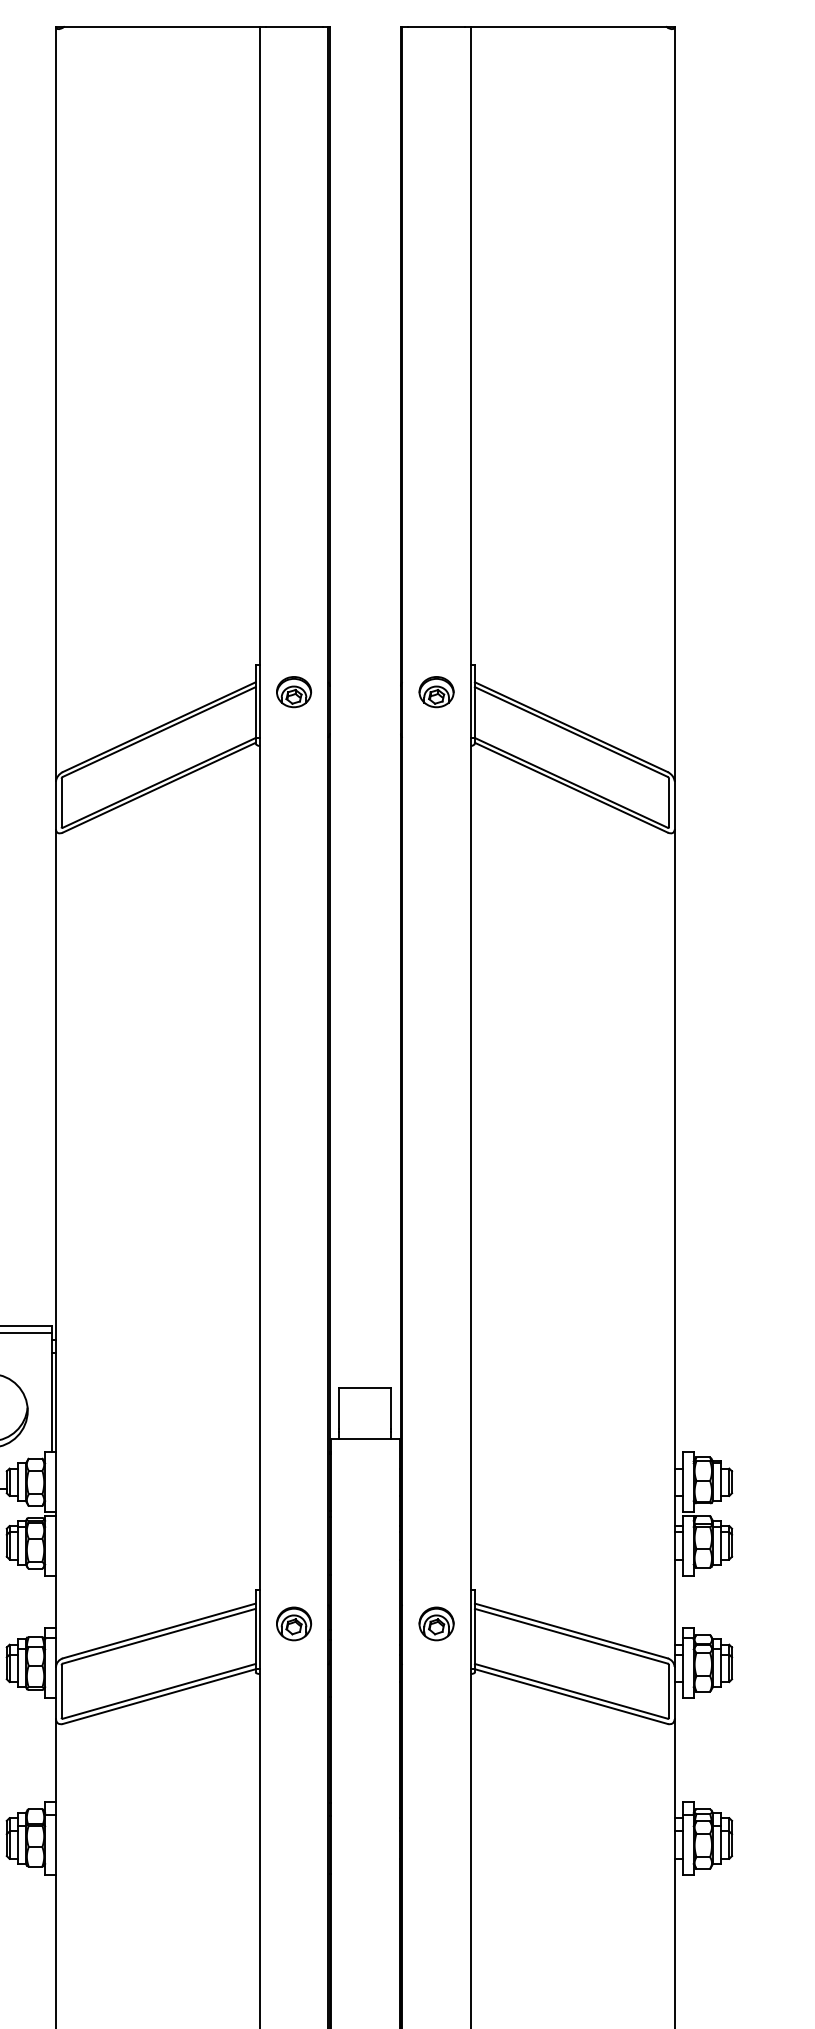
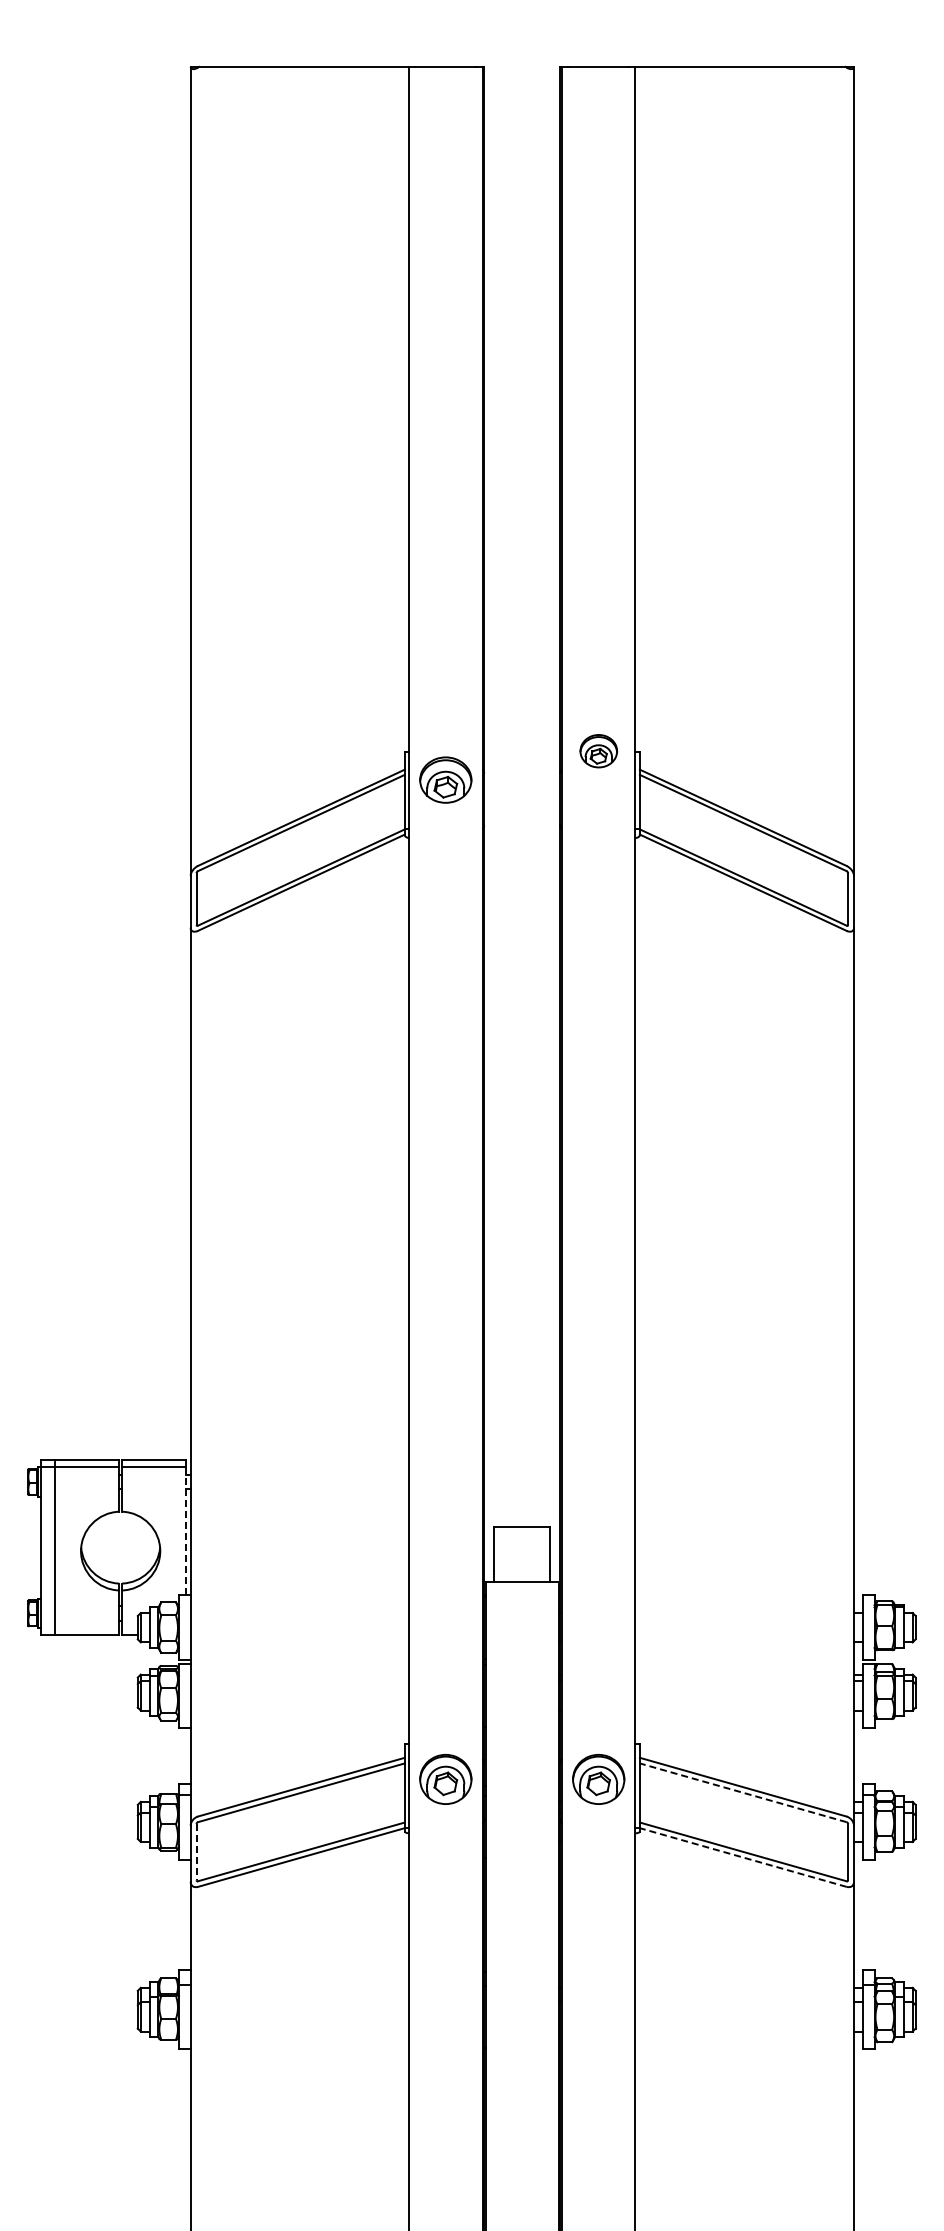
part: (293, 692) -> (445, 780), size x1.4
part: (436, 692) -> (598, 751), moved
line: (51, 1392) -> (185, 1531), solid -> dashed
part: (293, 1623) -> (445, 1779), size x1.4
part: (436, 1623) -> (598, 1779), size x1.4
line: (570, 1635) -> (742, 1792), solid -> dashed
line: (61, 1691) -> (196, 1852), solid -> dashed
line: (570, 1696) -> (742, 1857), solid -> dashed

